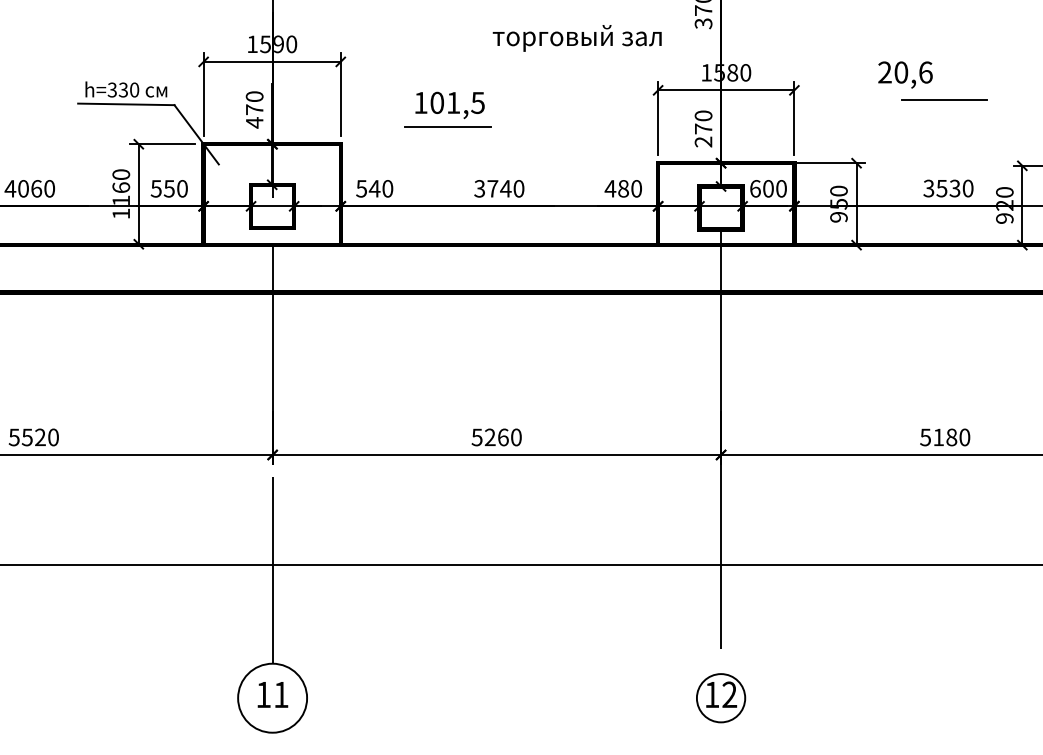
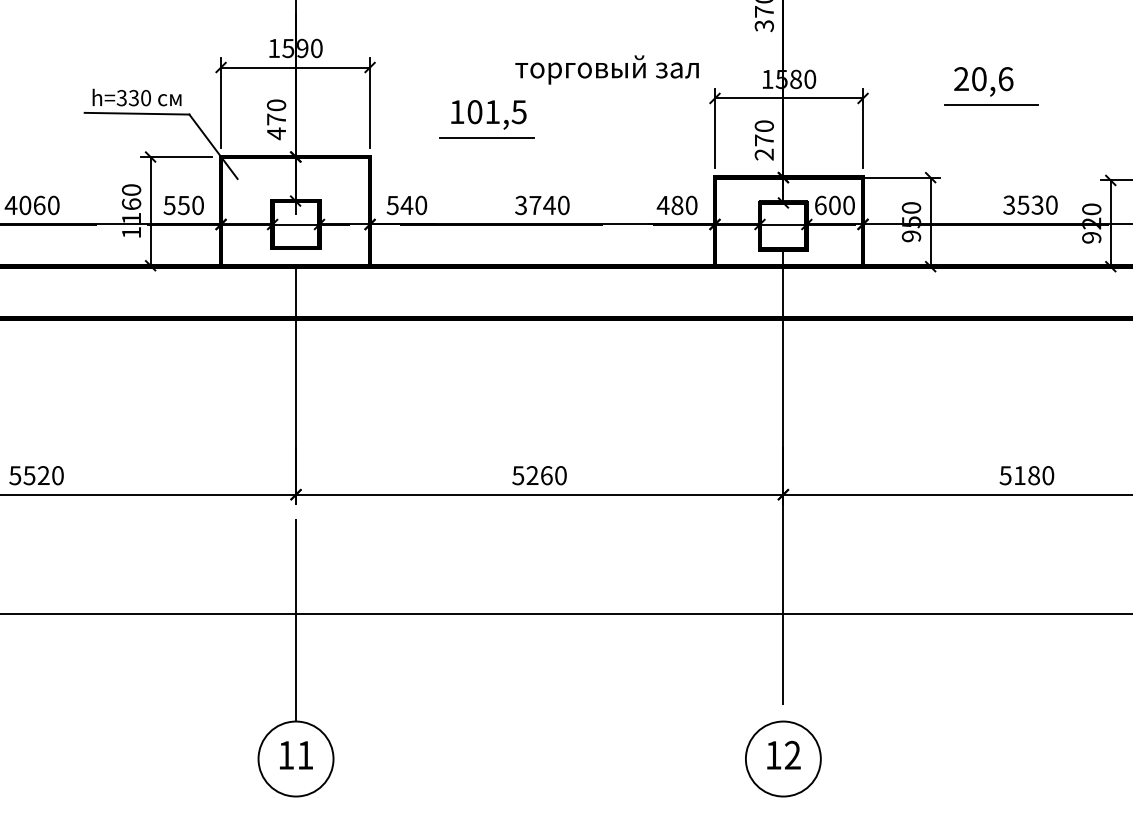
text: (576, 37) -> (606, 69), moved
line: (944, 99) -> (991, 104), moved
circle: (720, 697) -> (782, 758), size x1.43

